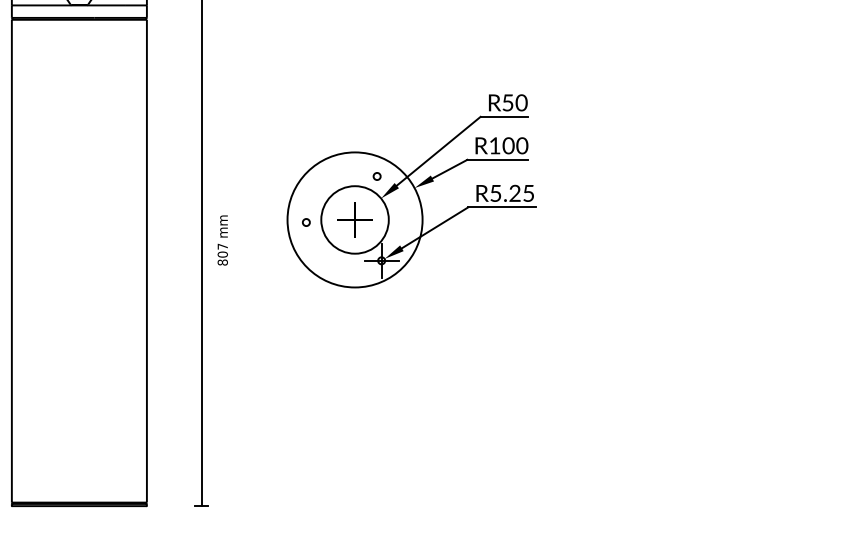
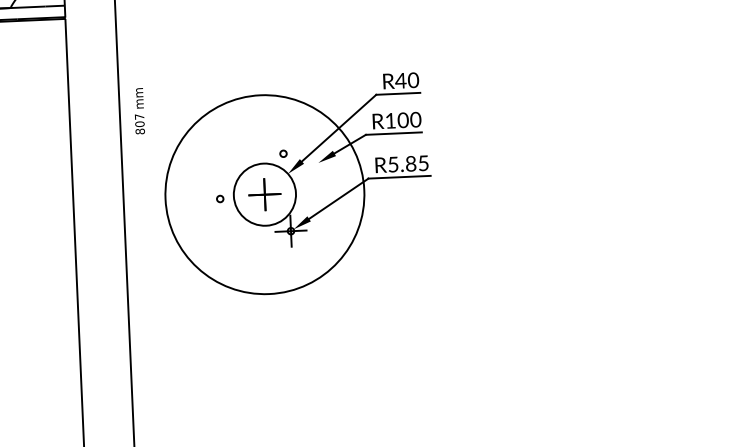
text: (507, 102) -> (400, 80), 50 -> 40
text: (514, 193) -> (410, 163), R5.25 -> R5.85
circle: (354, 219) -> (264, 194), size x1.6
text: (222, 240) -> (139, 111), moved

